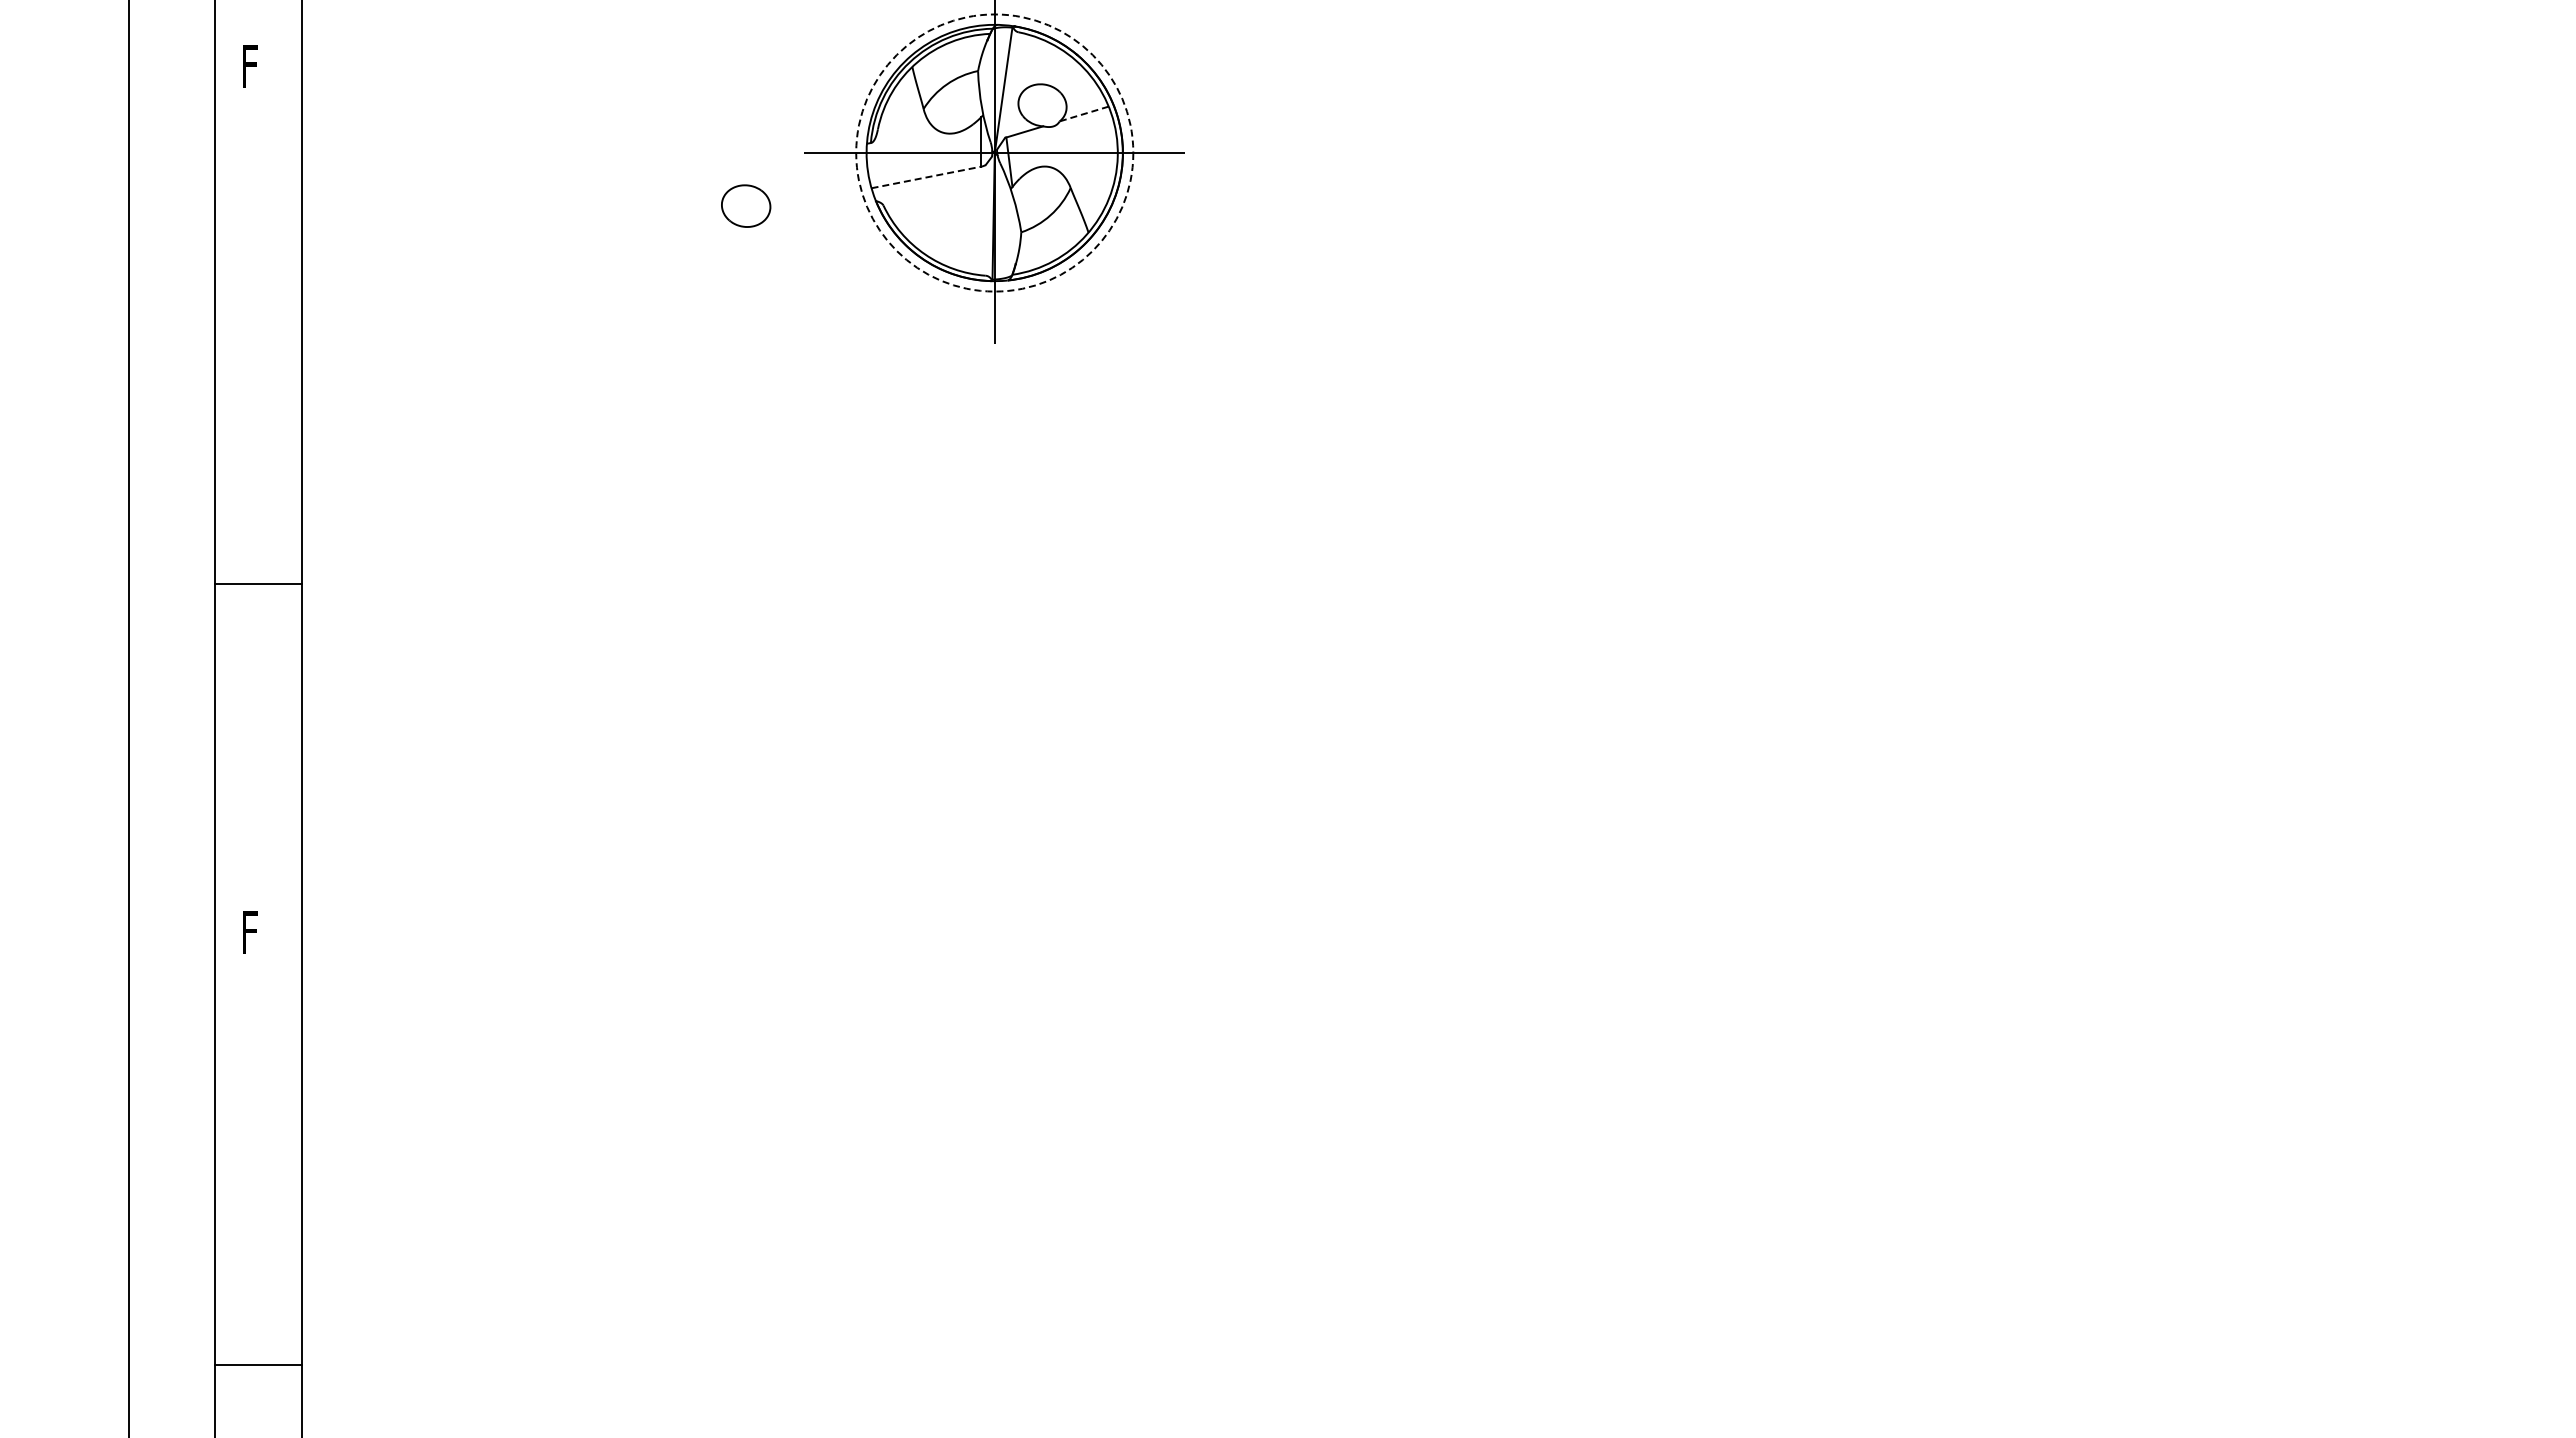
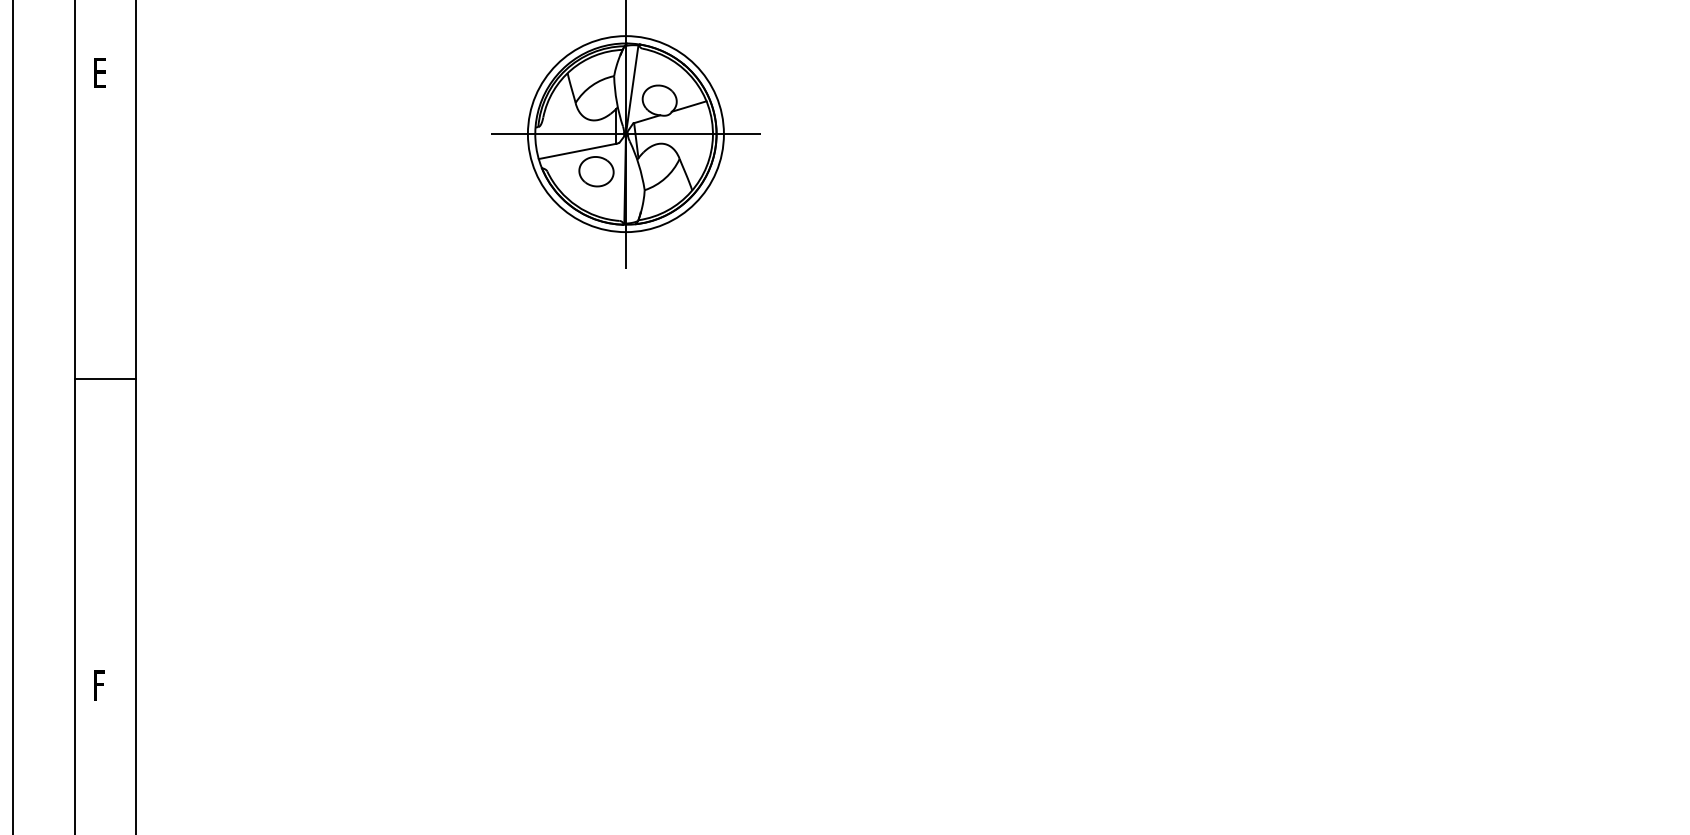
text: (252, 66) -> (100, 72), F -> E
line: (1084, 114) -> (689, 106), dashed -> solid
circle: (994, 152) -> (625, 133), dashed -> solid
line: (926, 177) -> (577, 151), dashed -> solid
part: (746, 205) -> (596, 171), moved
line: (258, 584) -> (105, 379), moved

